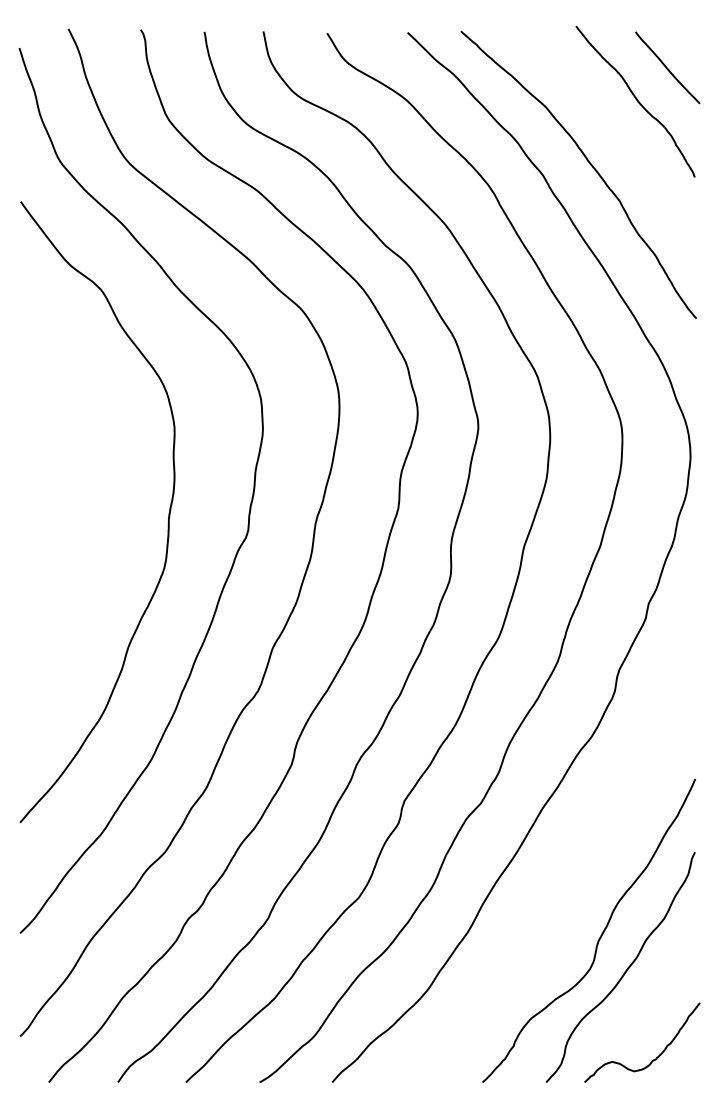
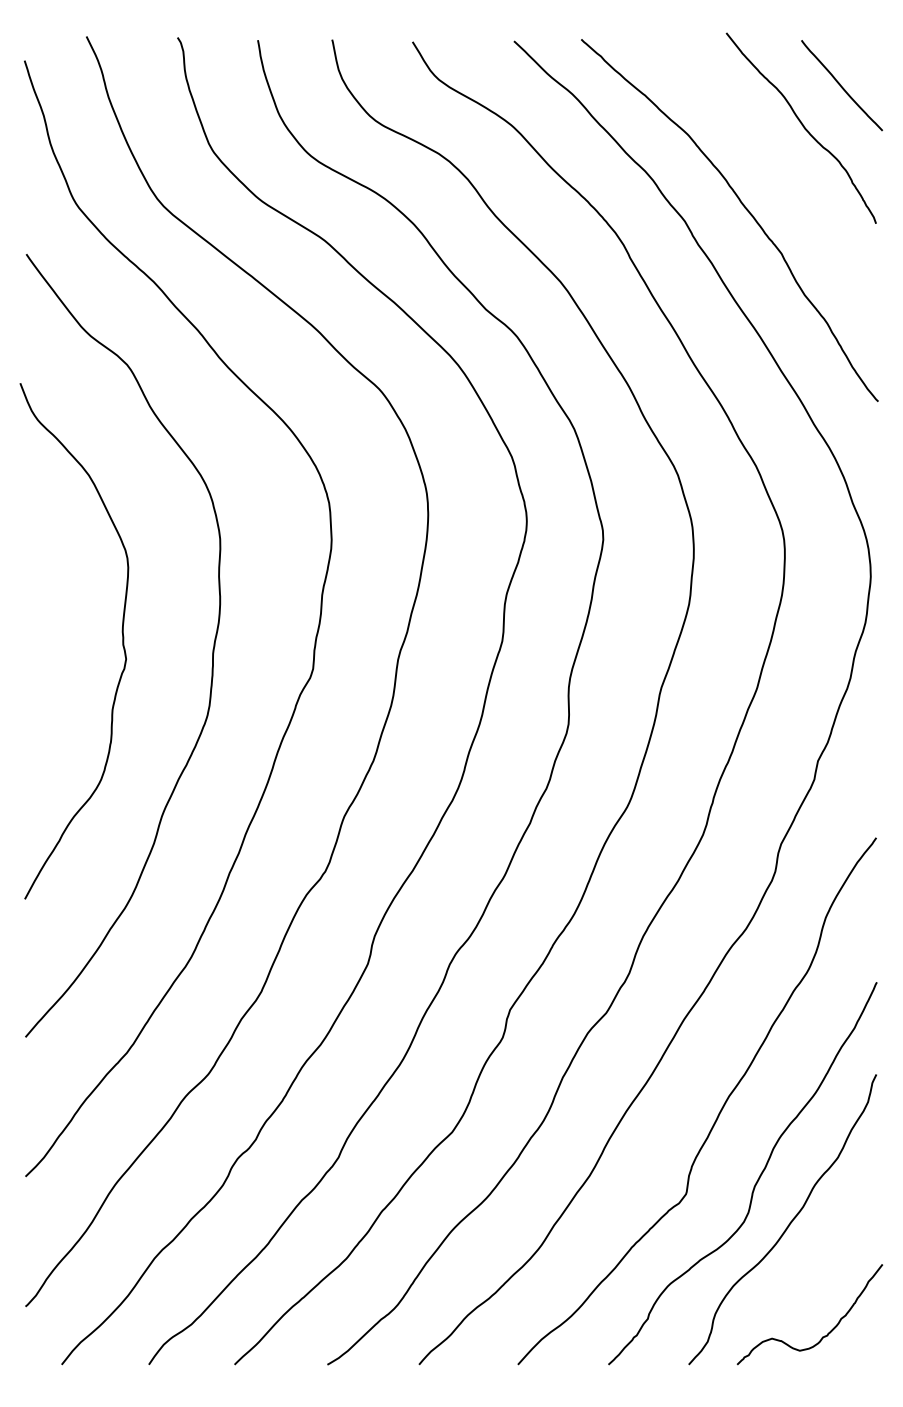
curve: (96, 501) -> (121, 632), added
curve: (569, 883) -> (718, 1113), added

